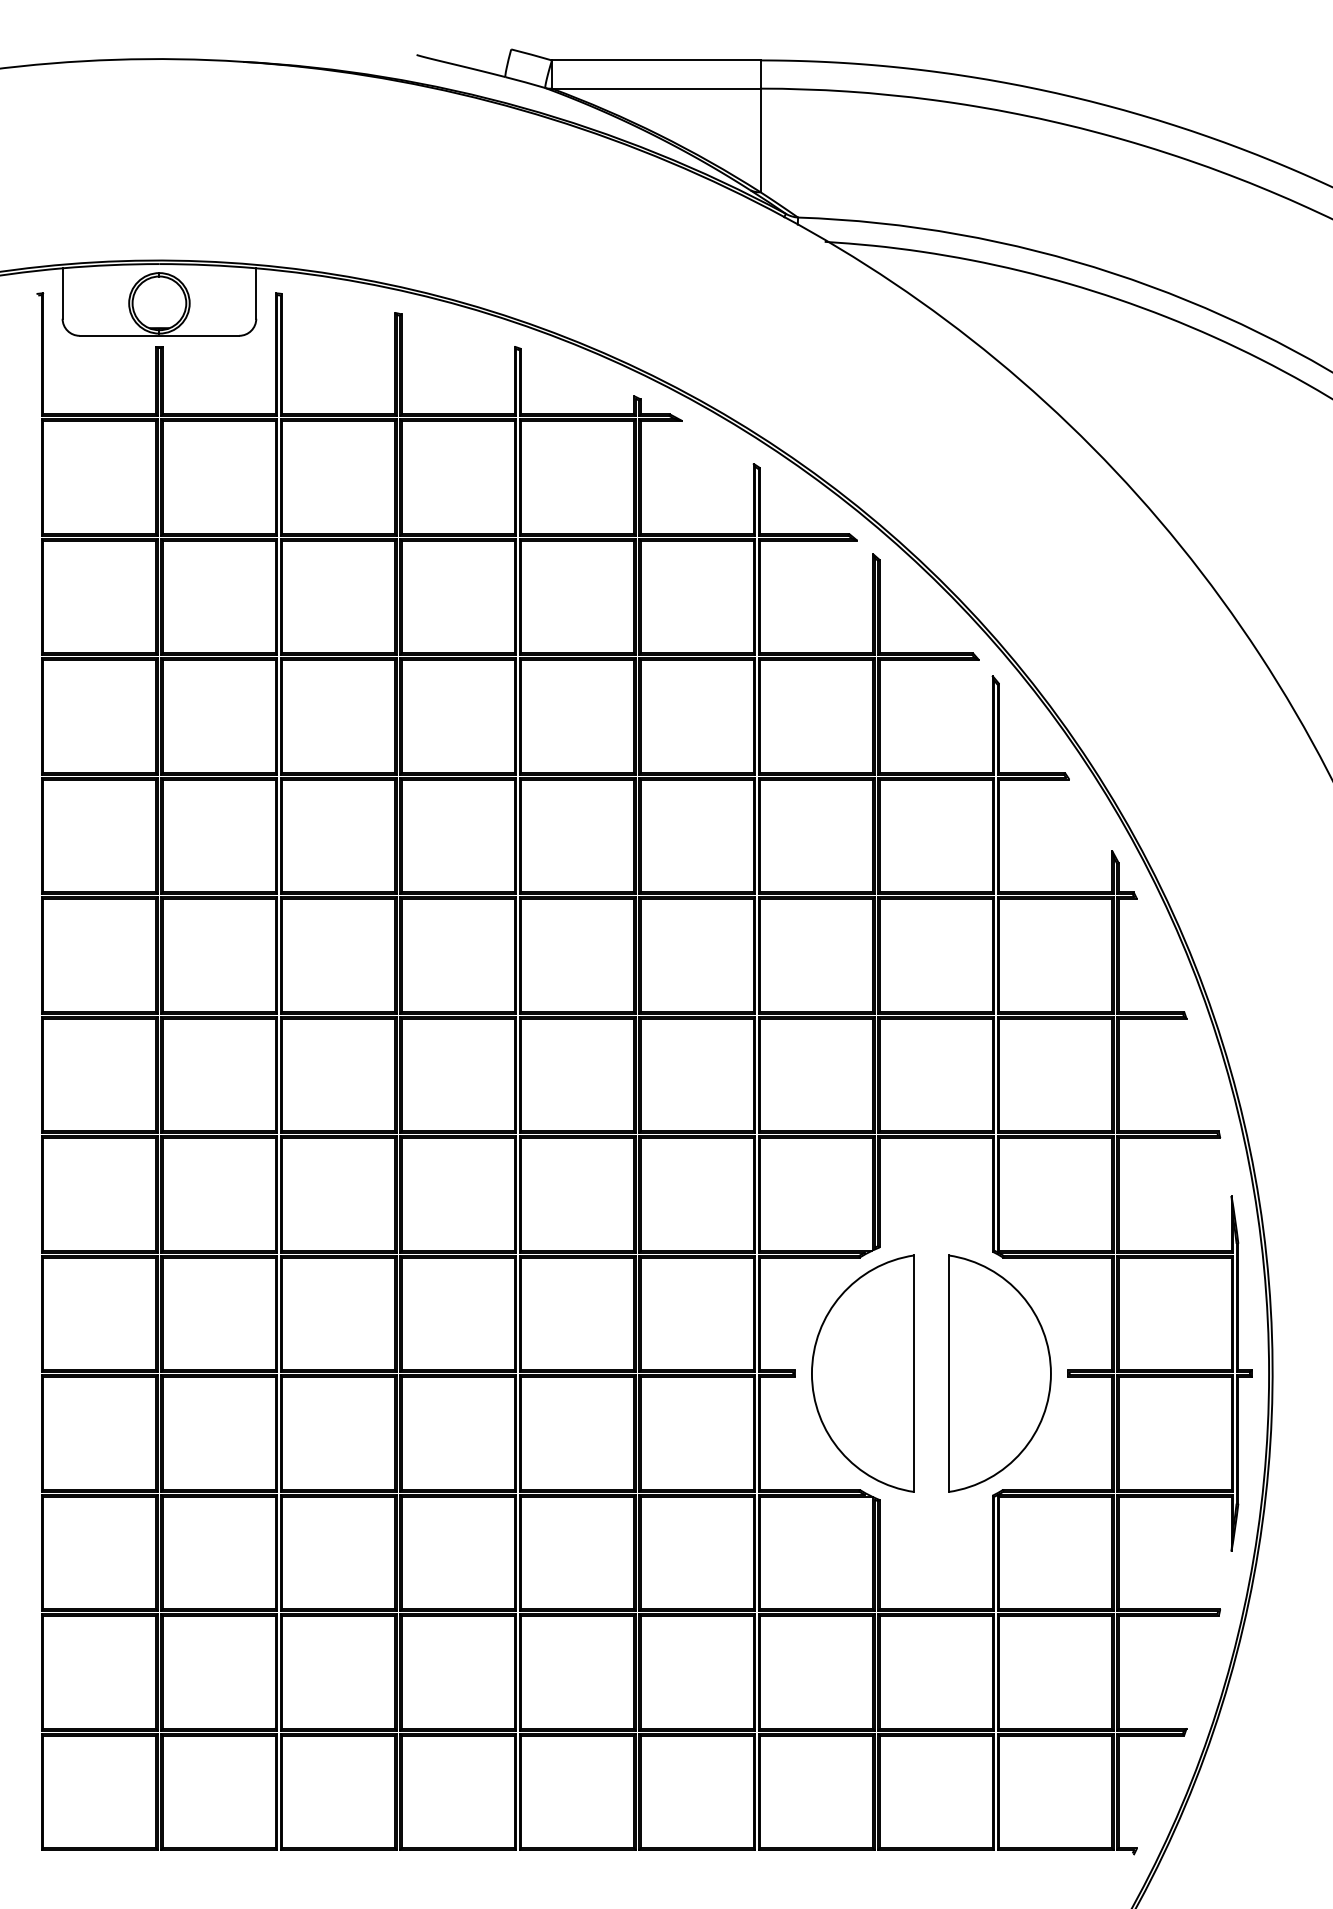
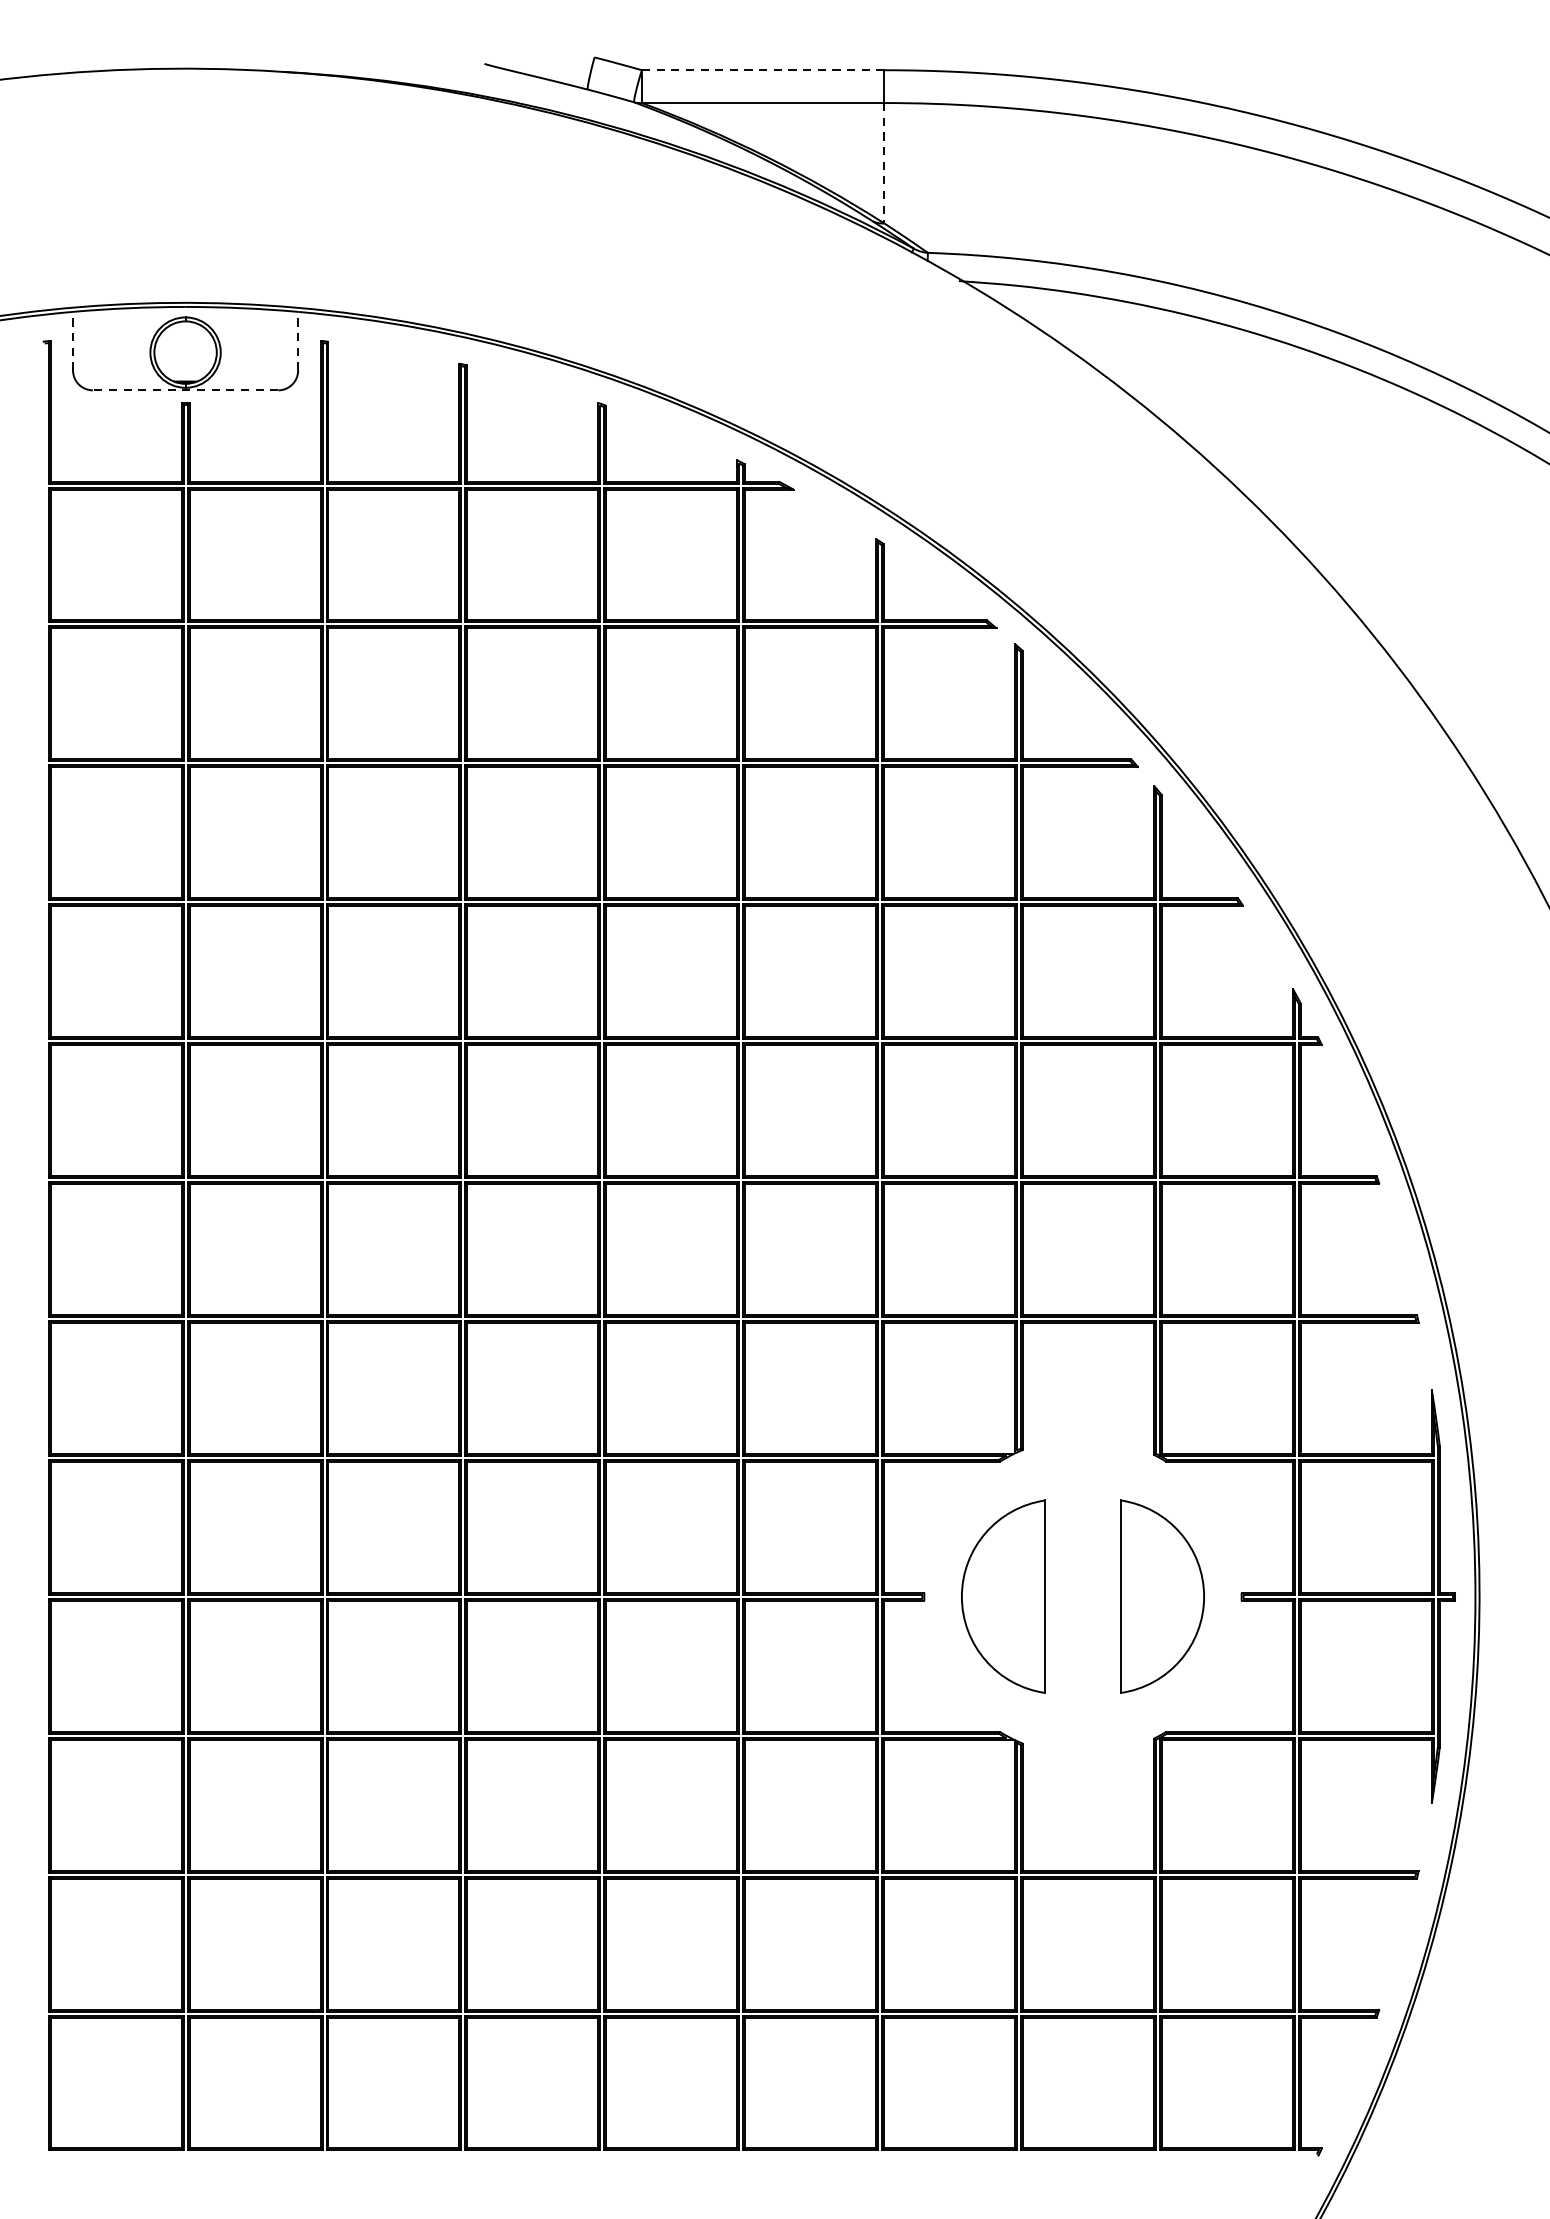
line: (656, 60) -> (763, 70), solid -> dashed
line: (760, 140) -> (884, 163), solid -> dashed
line: (62, 293) -> (72, 341), solid -> dashed
line: (256, 293) -> (298, 341), solid -> dashed
line: (159, 335) -> (185, 389), solid -> dashed
part: (862, 1373) -> (1002, 1596), size x0.7
part: (999, 1373) -> (1162, 1596), size x0.7

